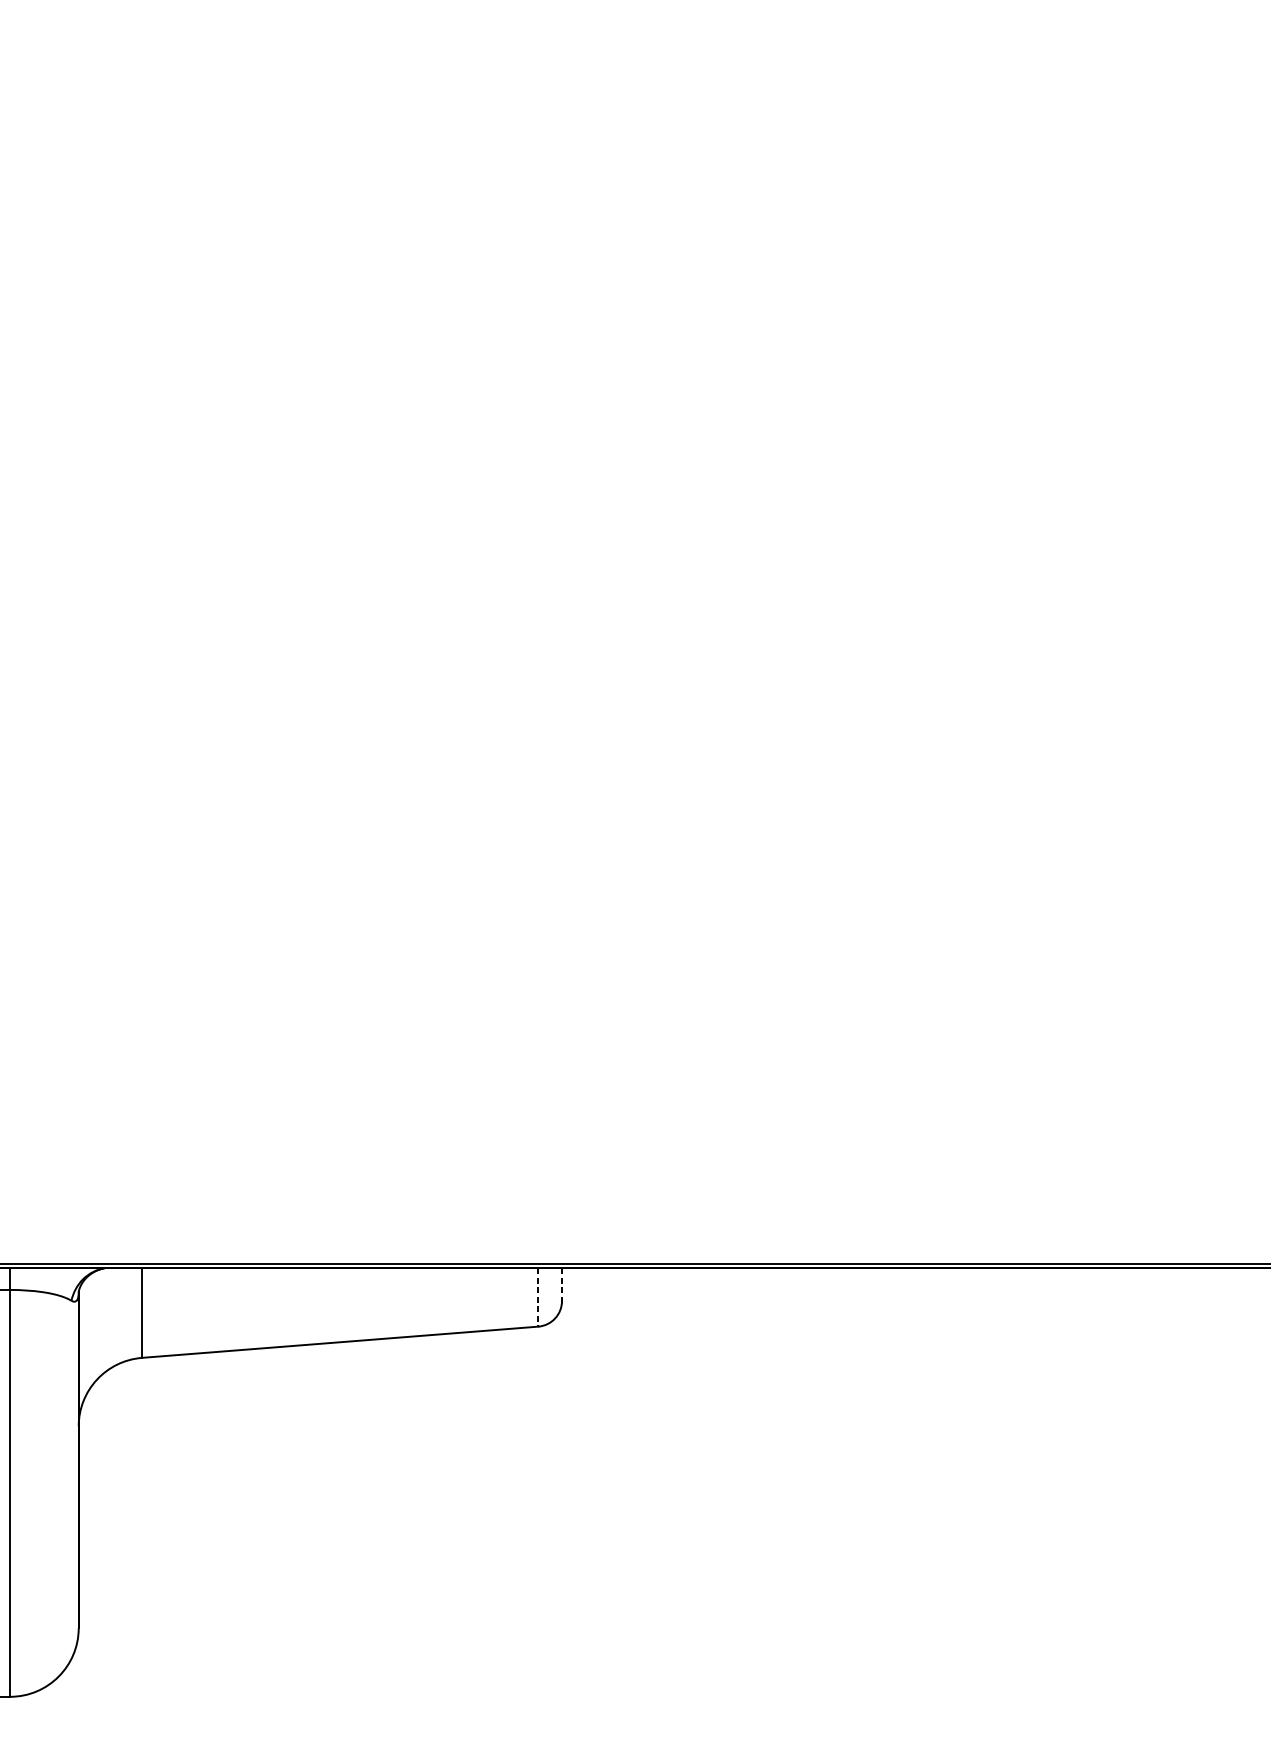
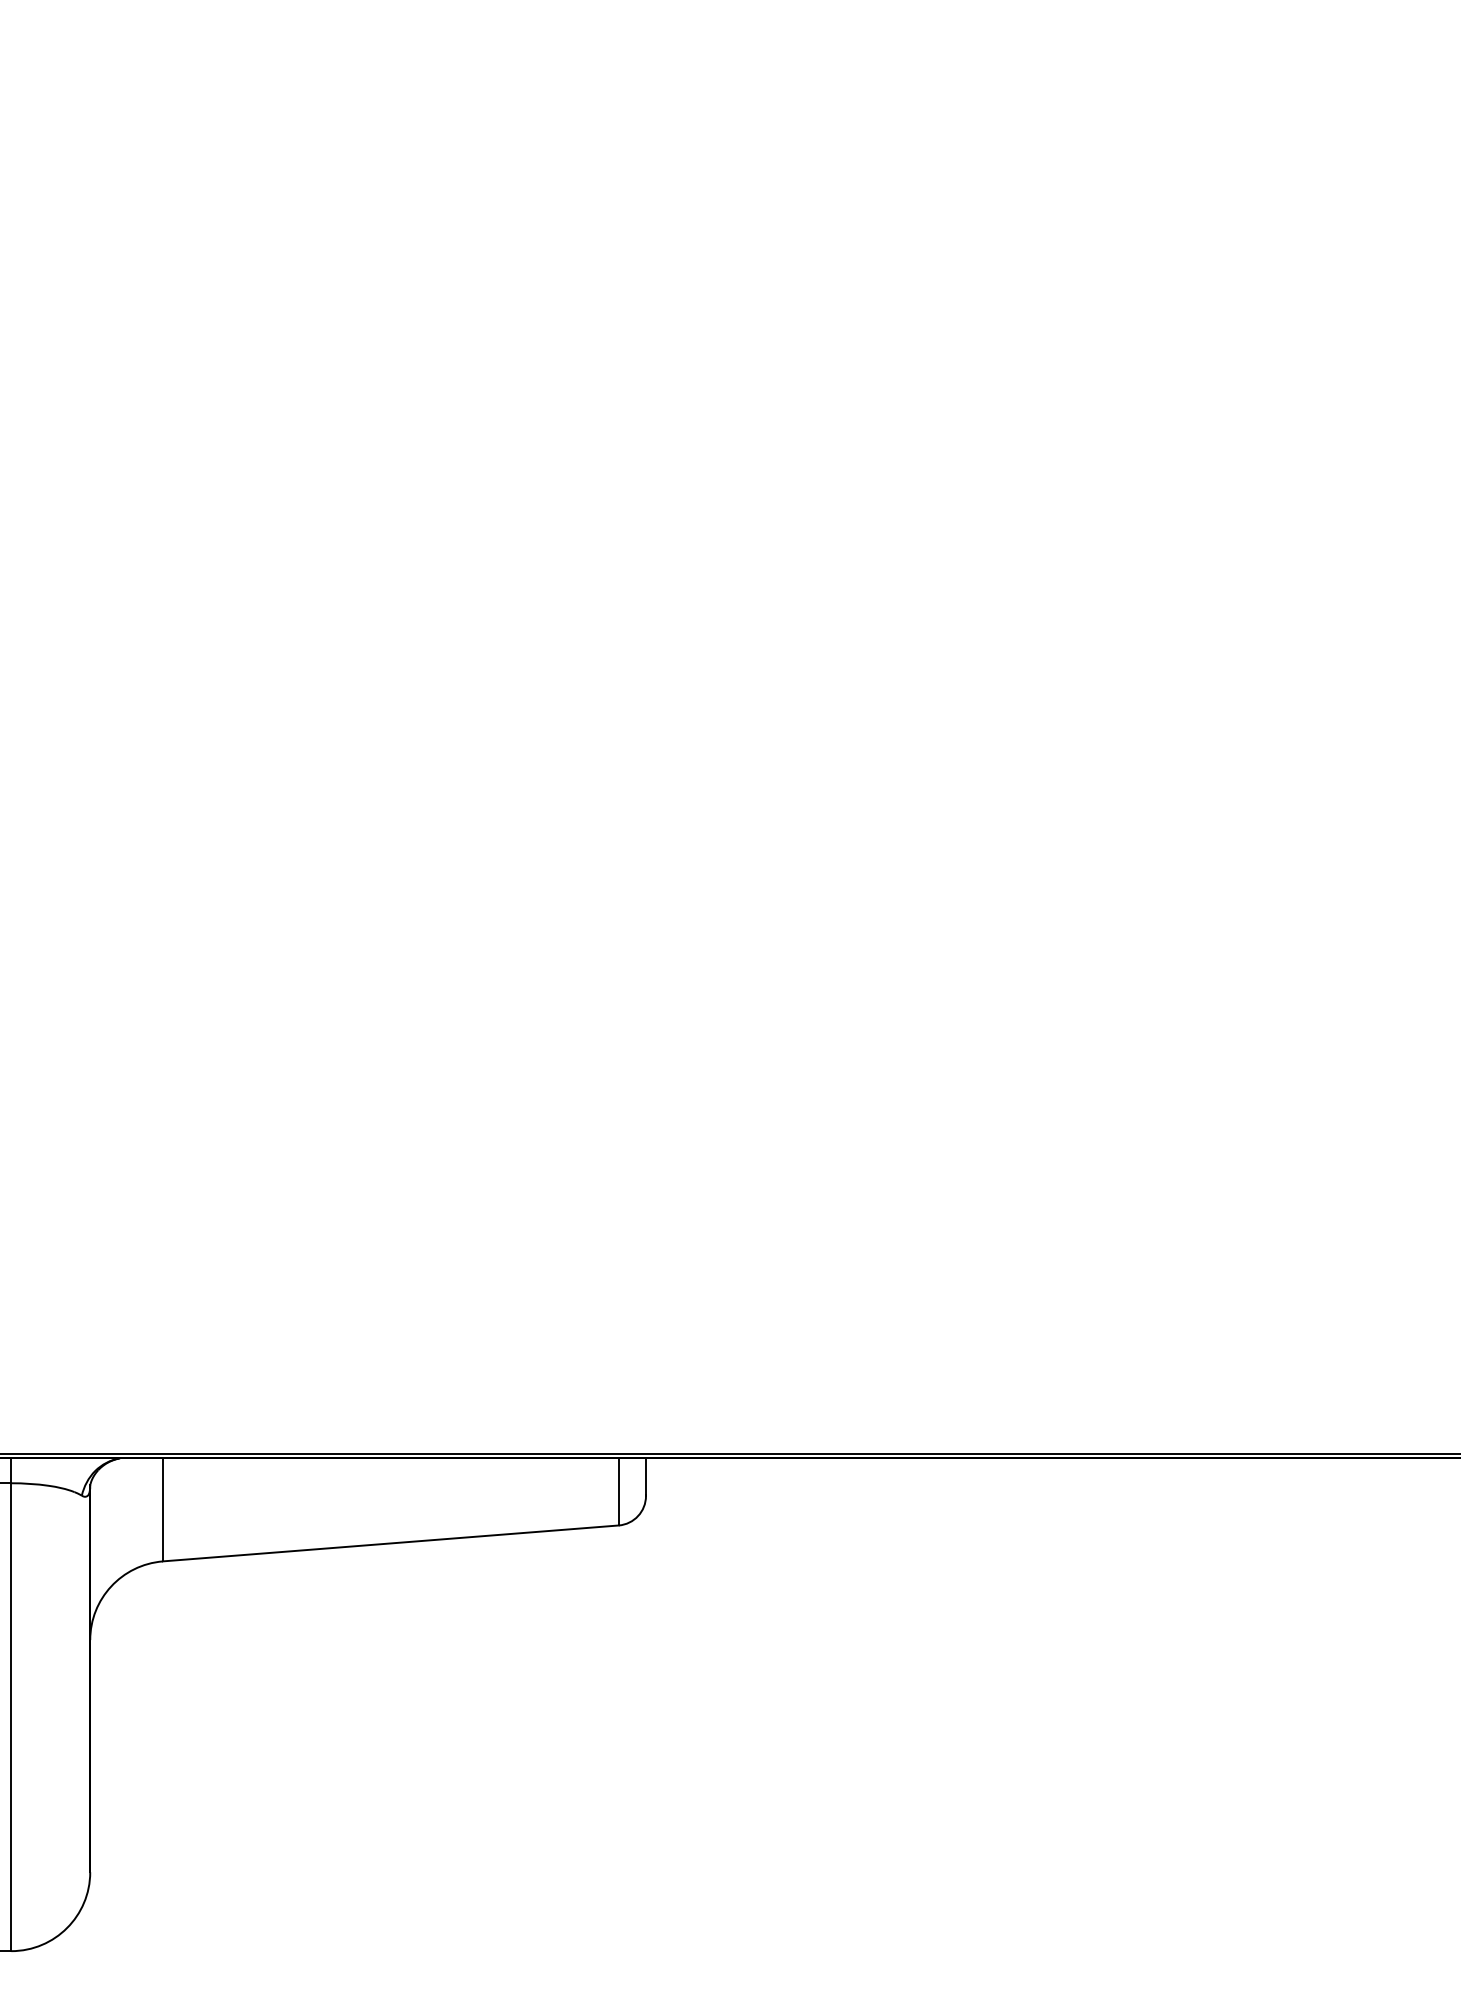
line: (562, 1284) -> (646, 1477), dashed -> solid
line: (538, 1297) -> (618, 1491), dashed -> solid

